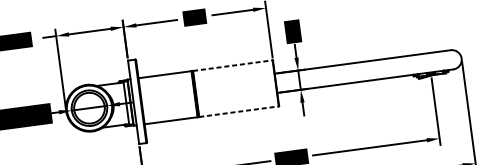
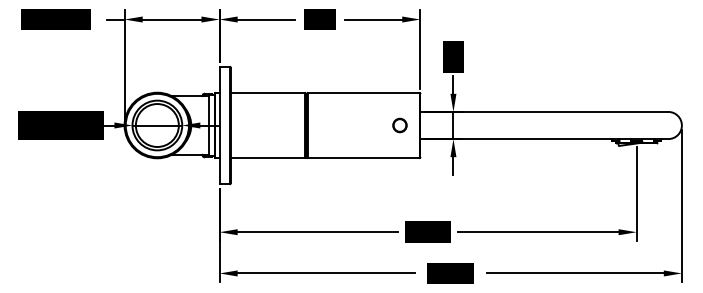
line: (233, 65) -> (364, 93), dashed -> solid
part: (261, 85) -> (399, 125), added
line: (239, 111) -> (364, 157), dashed -> solid

